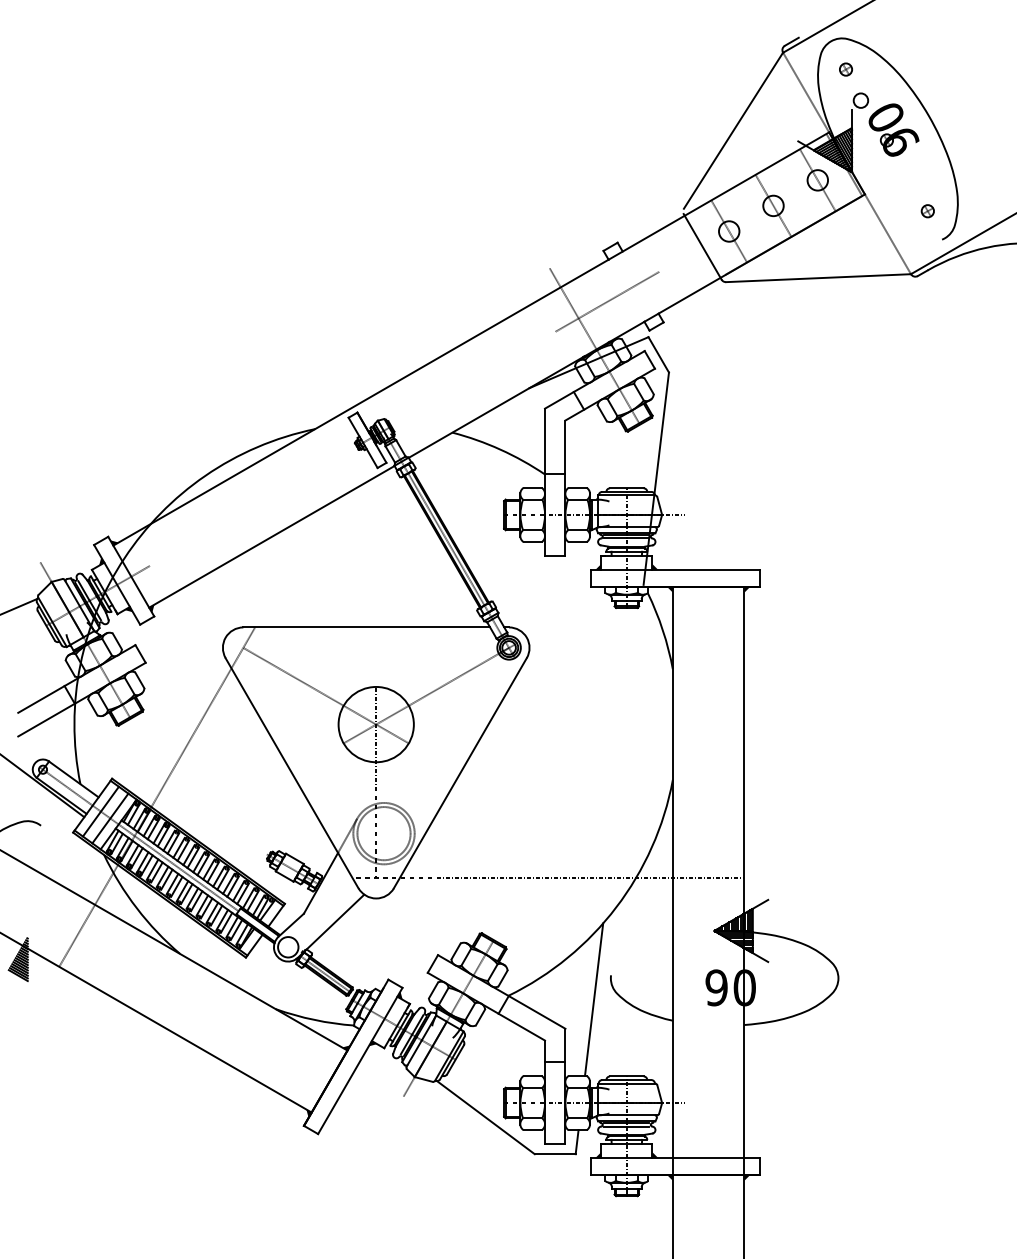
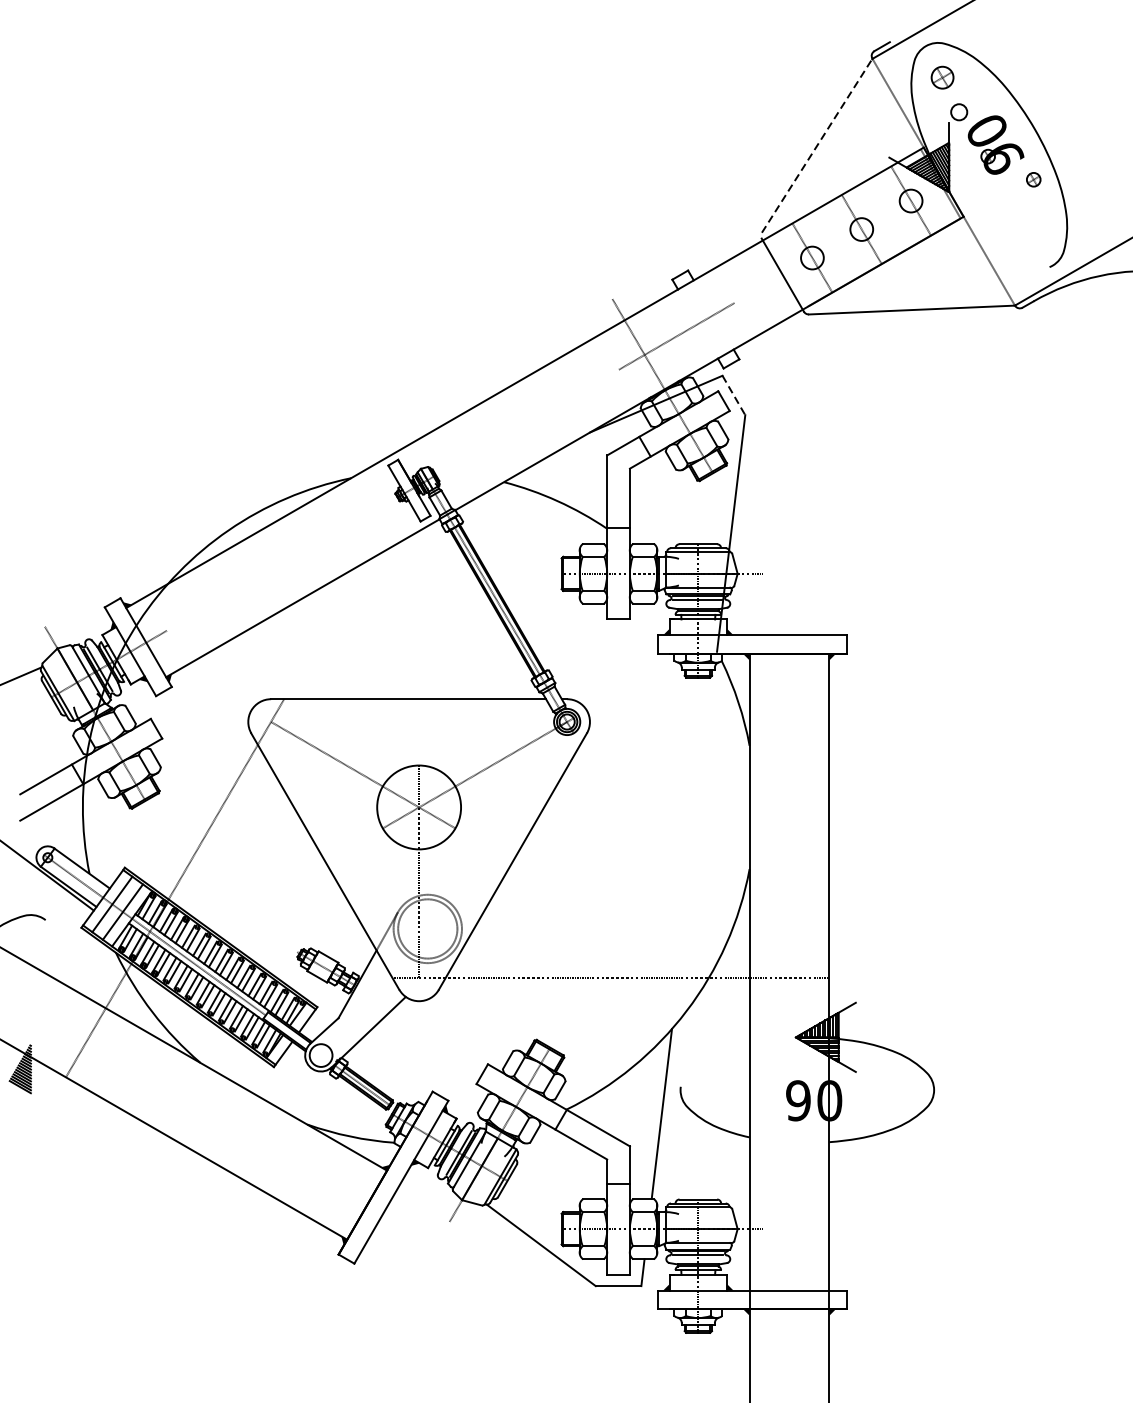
part: (845, 69) -> (941, 77), size x1.6
line: (733, 131) -> (817, 146), solid -> dashed
part: (927, 211) -> (1033, 180), moved
line: (658, 355) -> (733, 396), solid -> dashed

